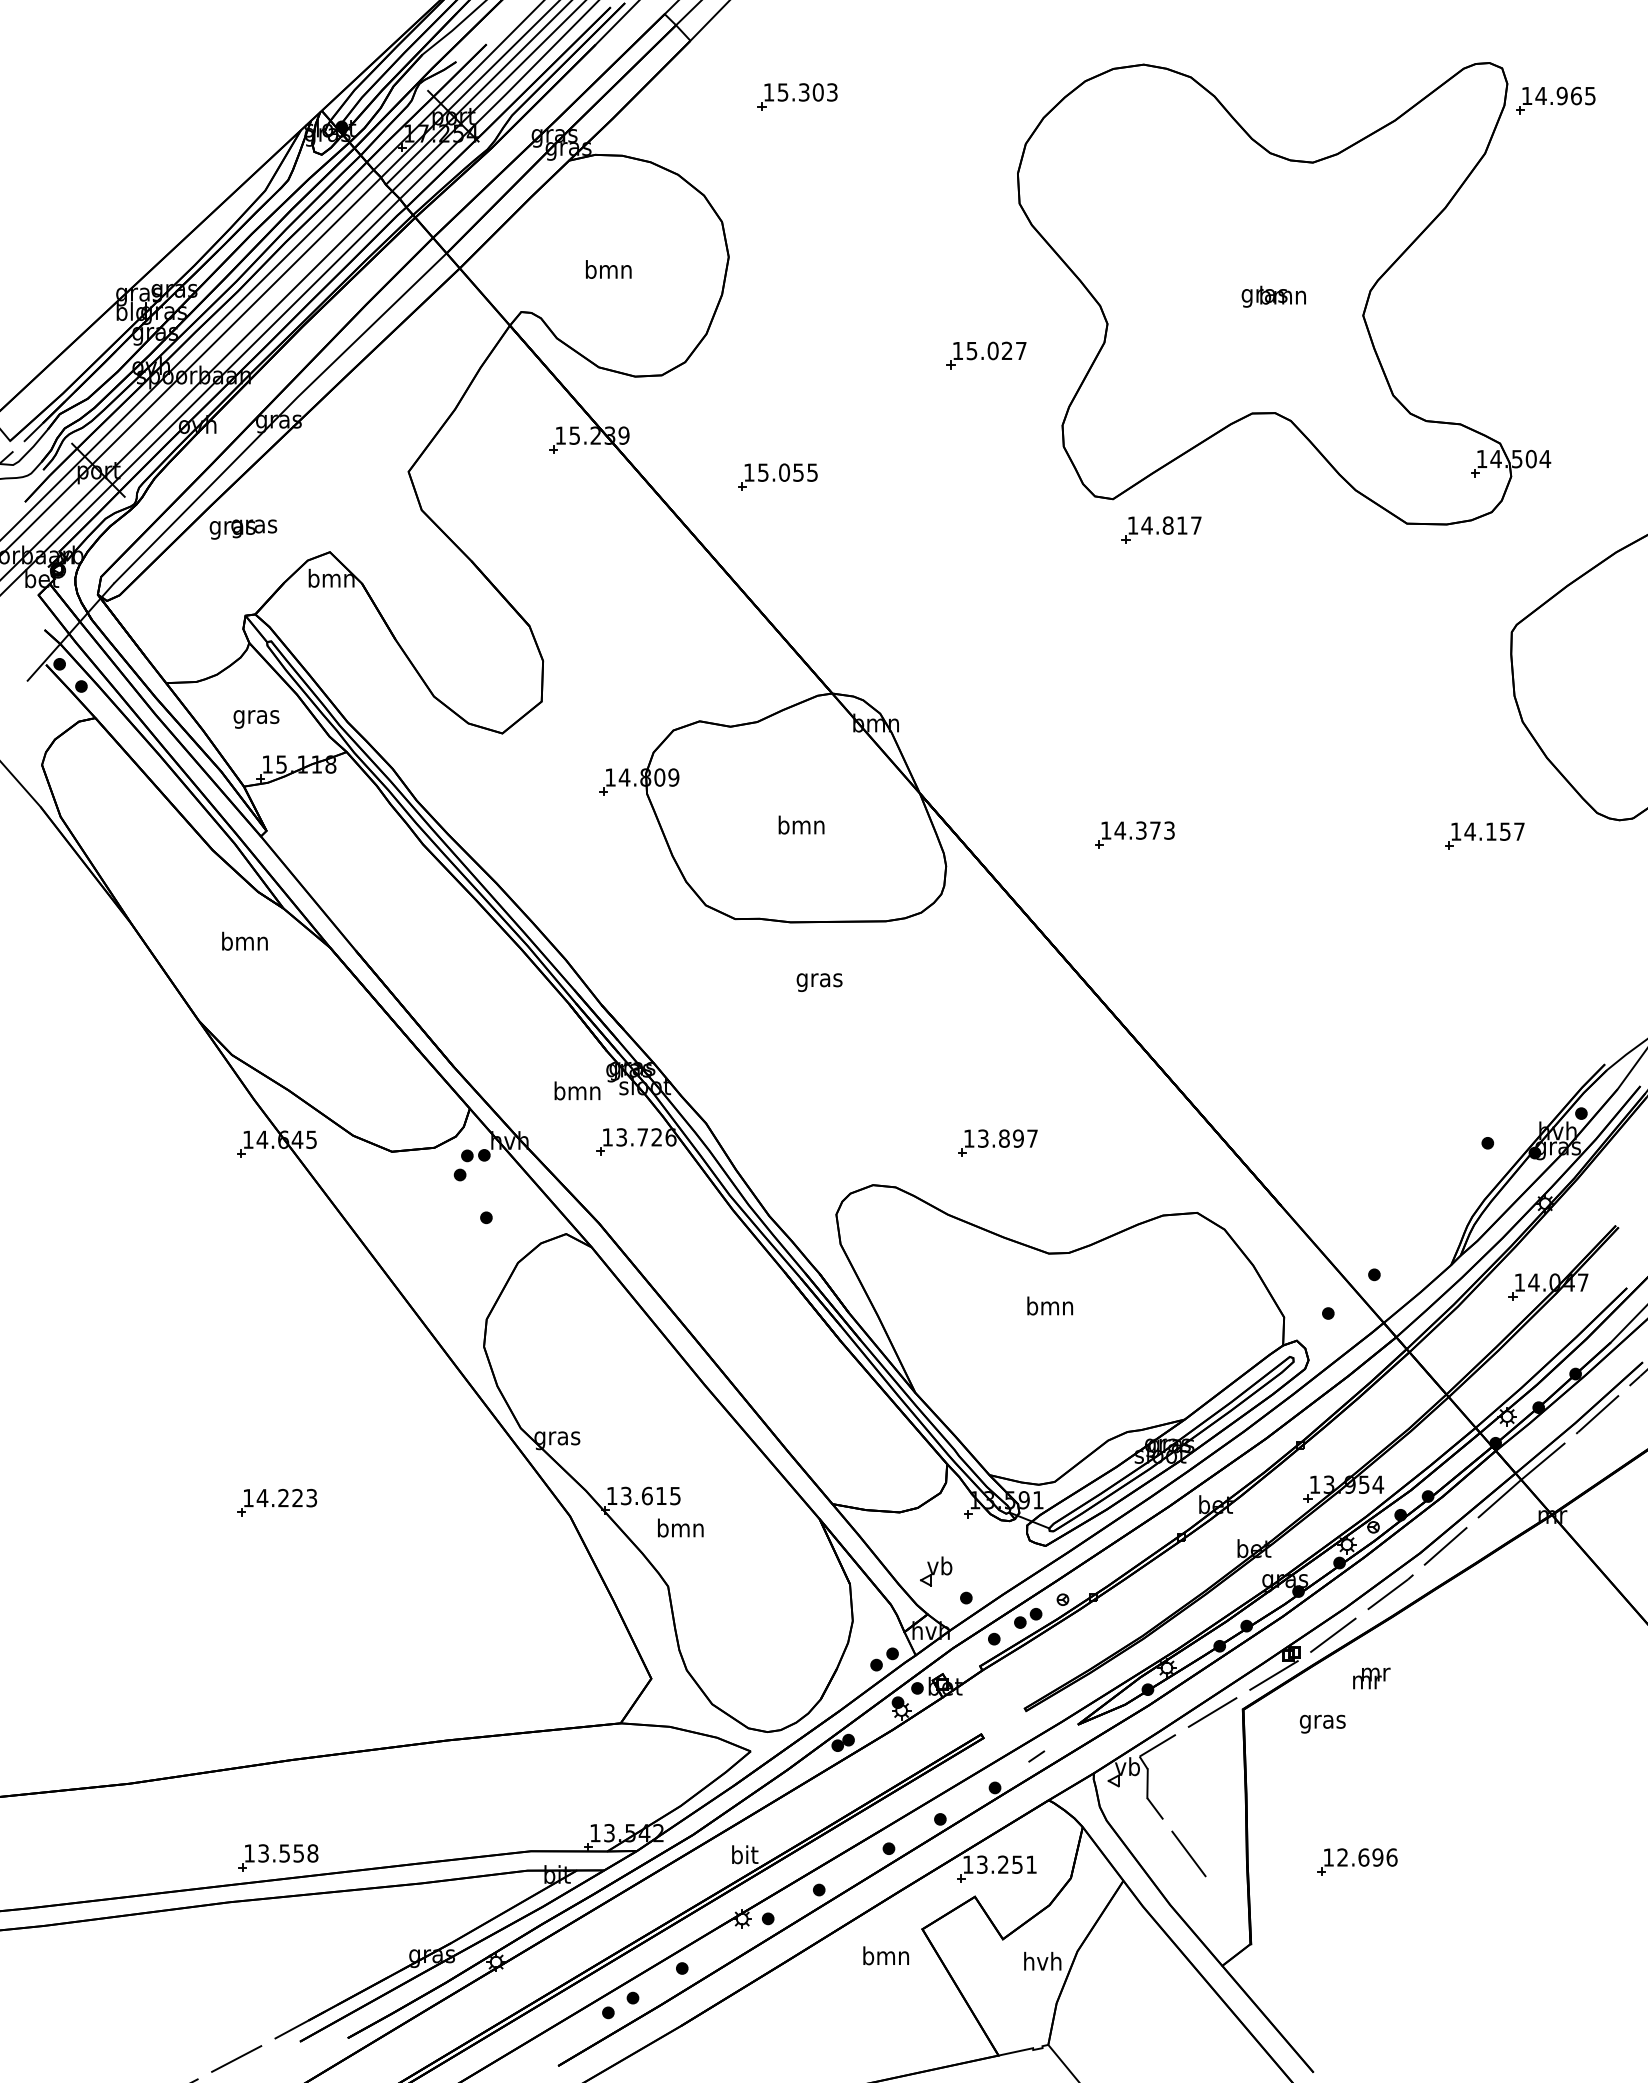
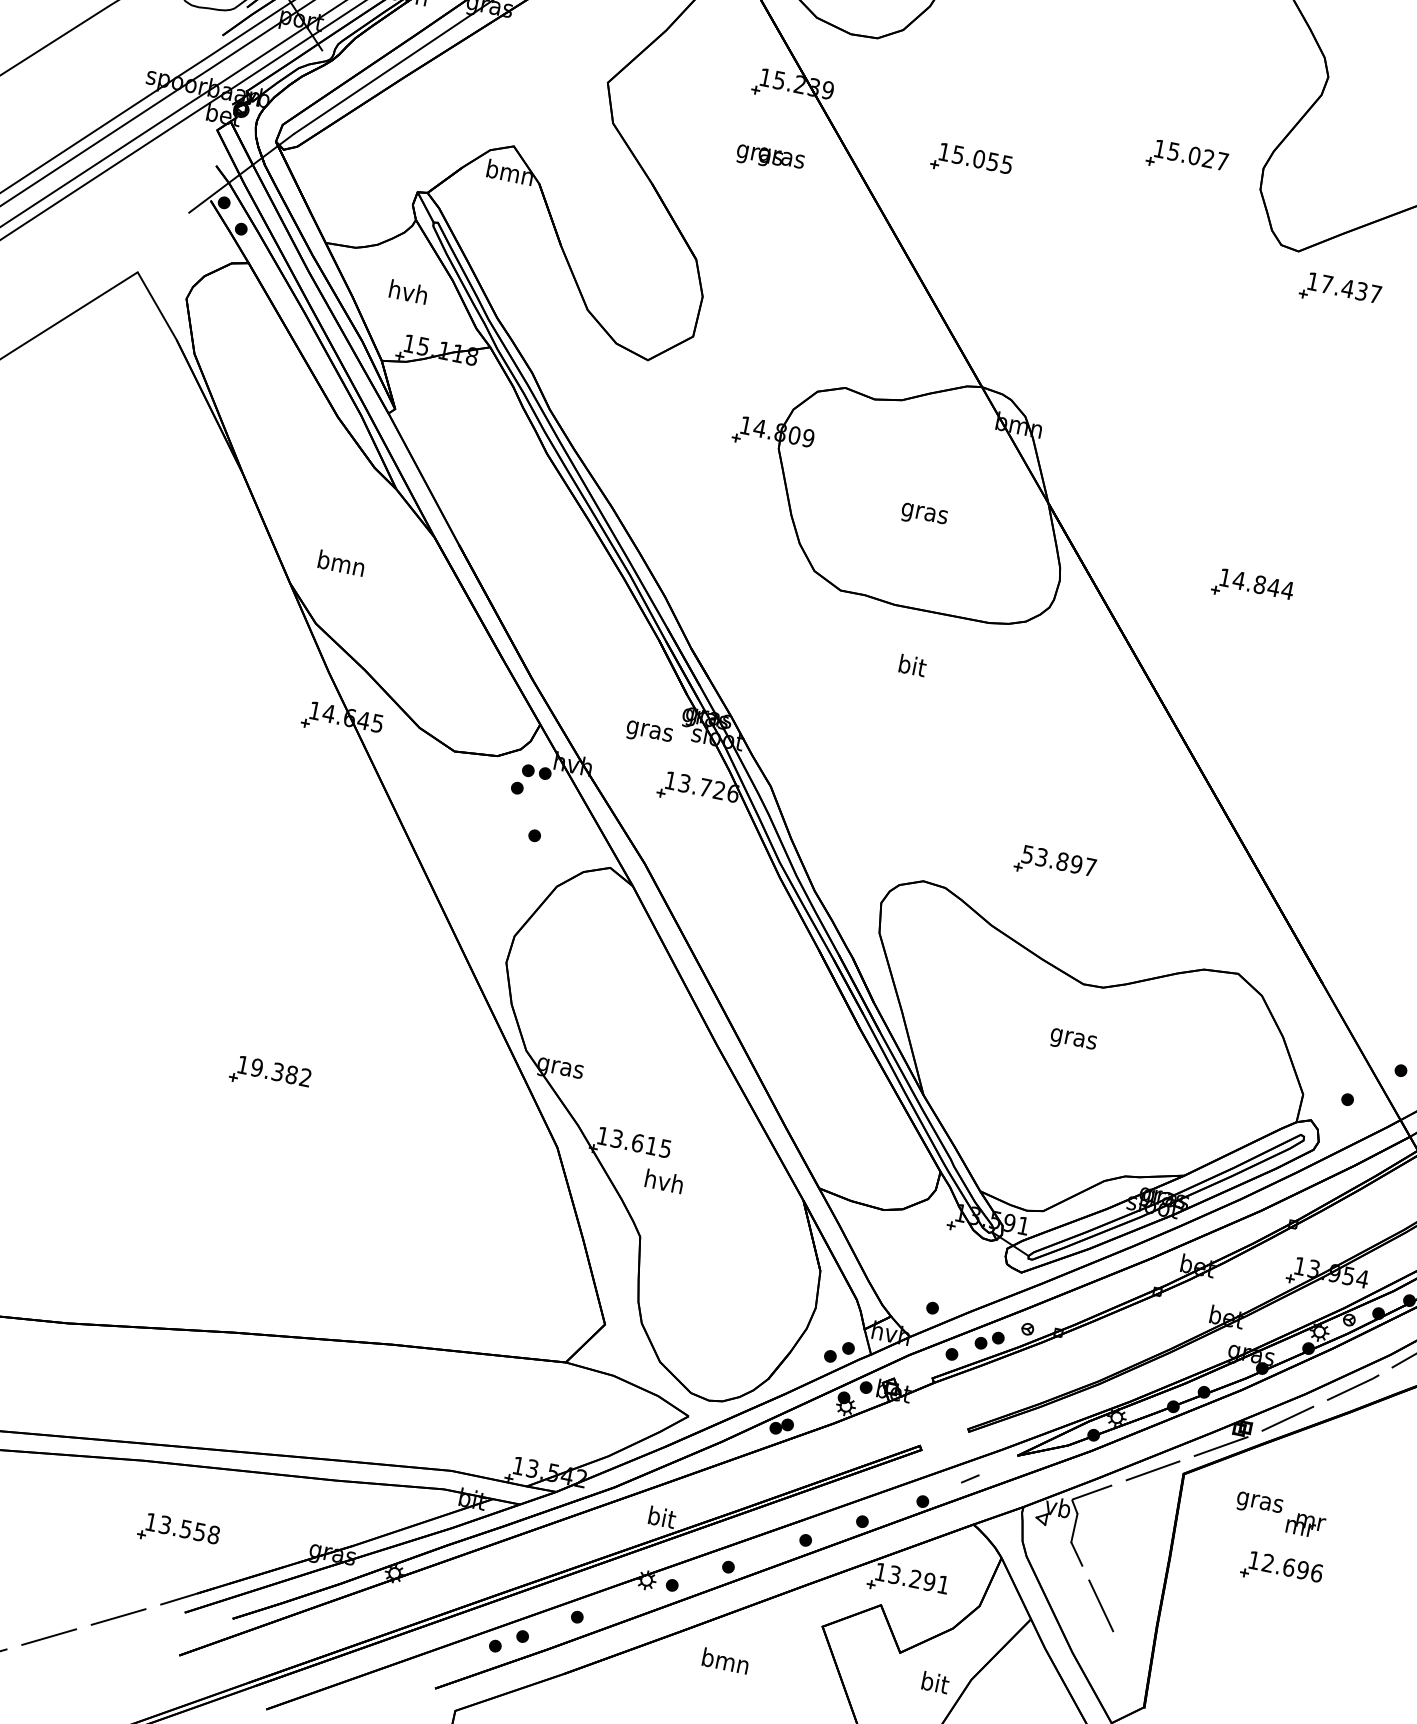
part: (986, 355) -> (1187, 159), moved
text: (1164, 525) -> (1344, 287), 14.817 -> 17.437
text: (243, 529) -> (770, 158), moved
text: (256, 716) -> (408, 294), gras -> hvh
text: (801, 827) -> (924, 513), bmn -> gras
text: (1155, 830) -> (1273, 587), 14.373 -> 14.844
text: (244, 940) -> (341, 562), moved
text: (819, 980) -> (911, 668), gras -> bit
text: (577, 1093) -> (649, 731), bmn -> gras
text: (969, 1138) -> (1028, 854), 13.897 -> 53.897
text: (1050, 1308) -> (1074, 1038), bmn -> gras
text: (286, 1497) -> (280, 1072), 14.223 -> 19.382
text: (680, 1527) -> (664, 1180), bmn -> hvh
part: (936, 1571) -> (908, 1275), removed
text: (1371, 1678) -> (1305, 1525), moved
part: (278, 1857) -> (179, 1532), moved
part: (1357, 1861) -> (1281, 1570), moved
text: (1017, 1864) -> (929, 1581), 13.251 -> 13.291
text: (885, 1955) -> (725, 1660), moved
text: (1042, 1960) -> (935, 1681), hvh -> bit

